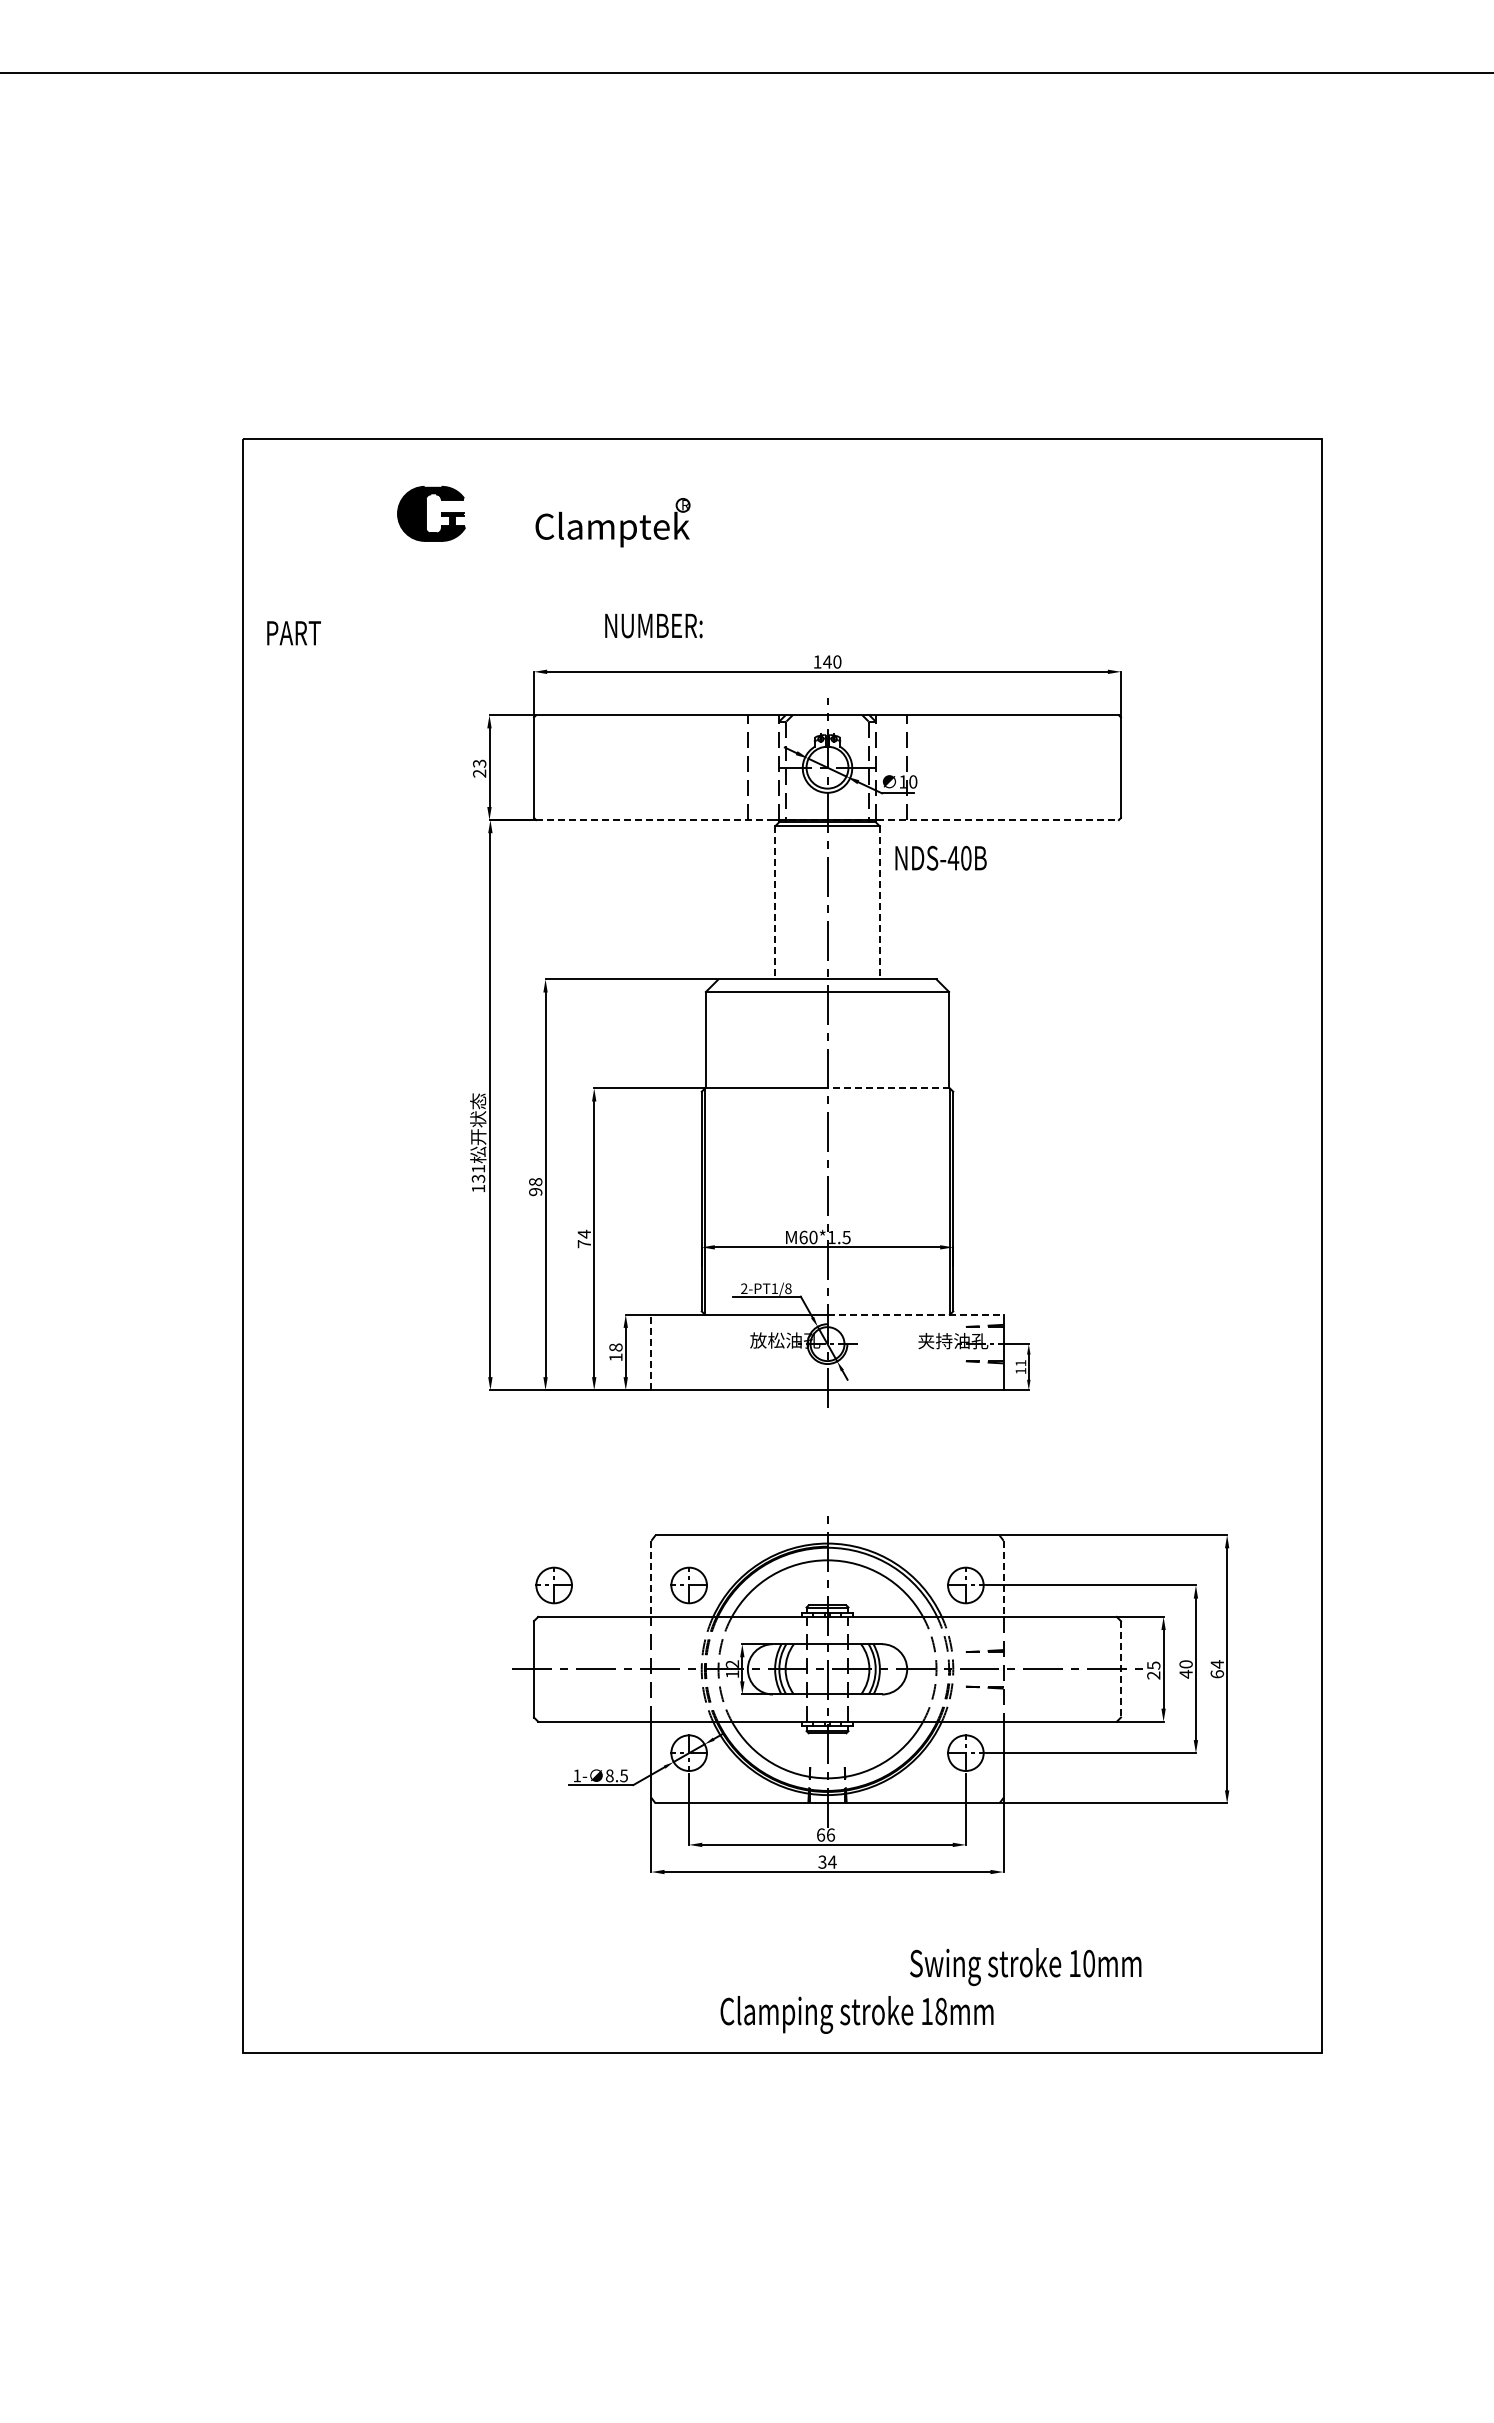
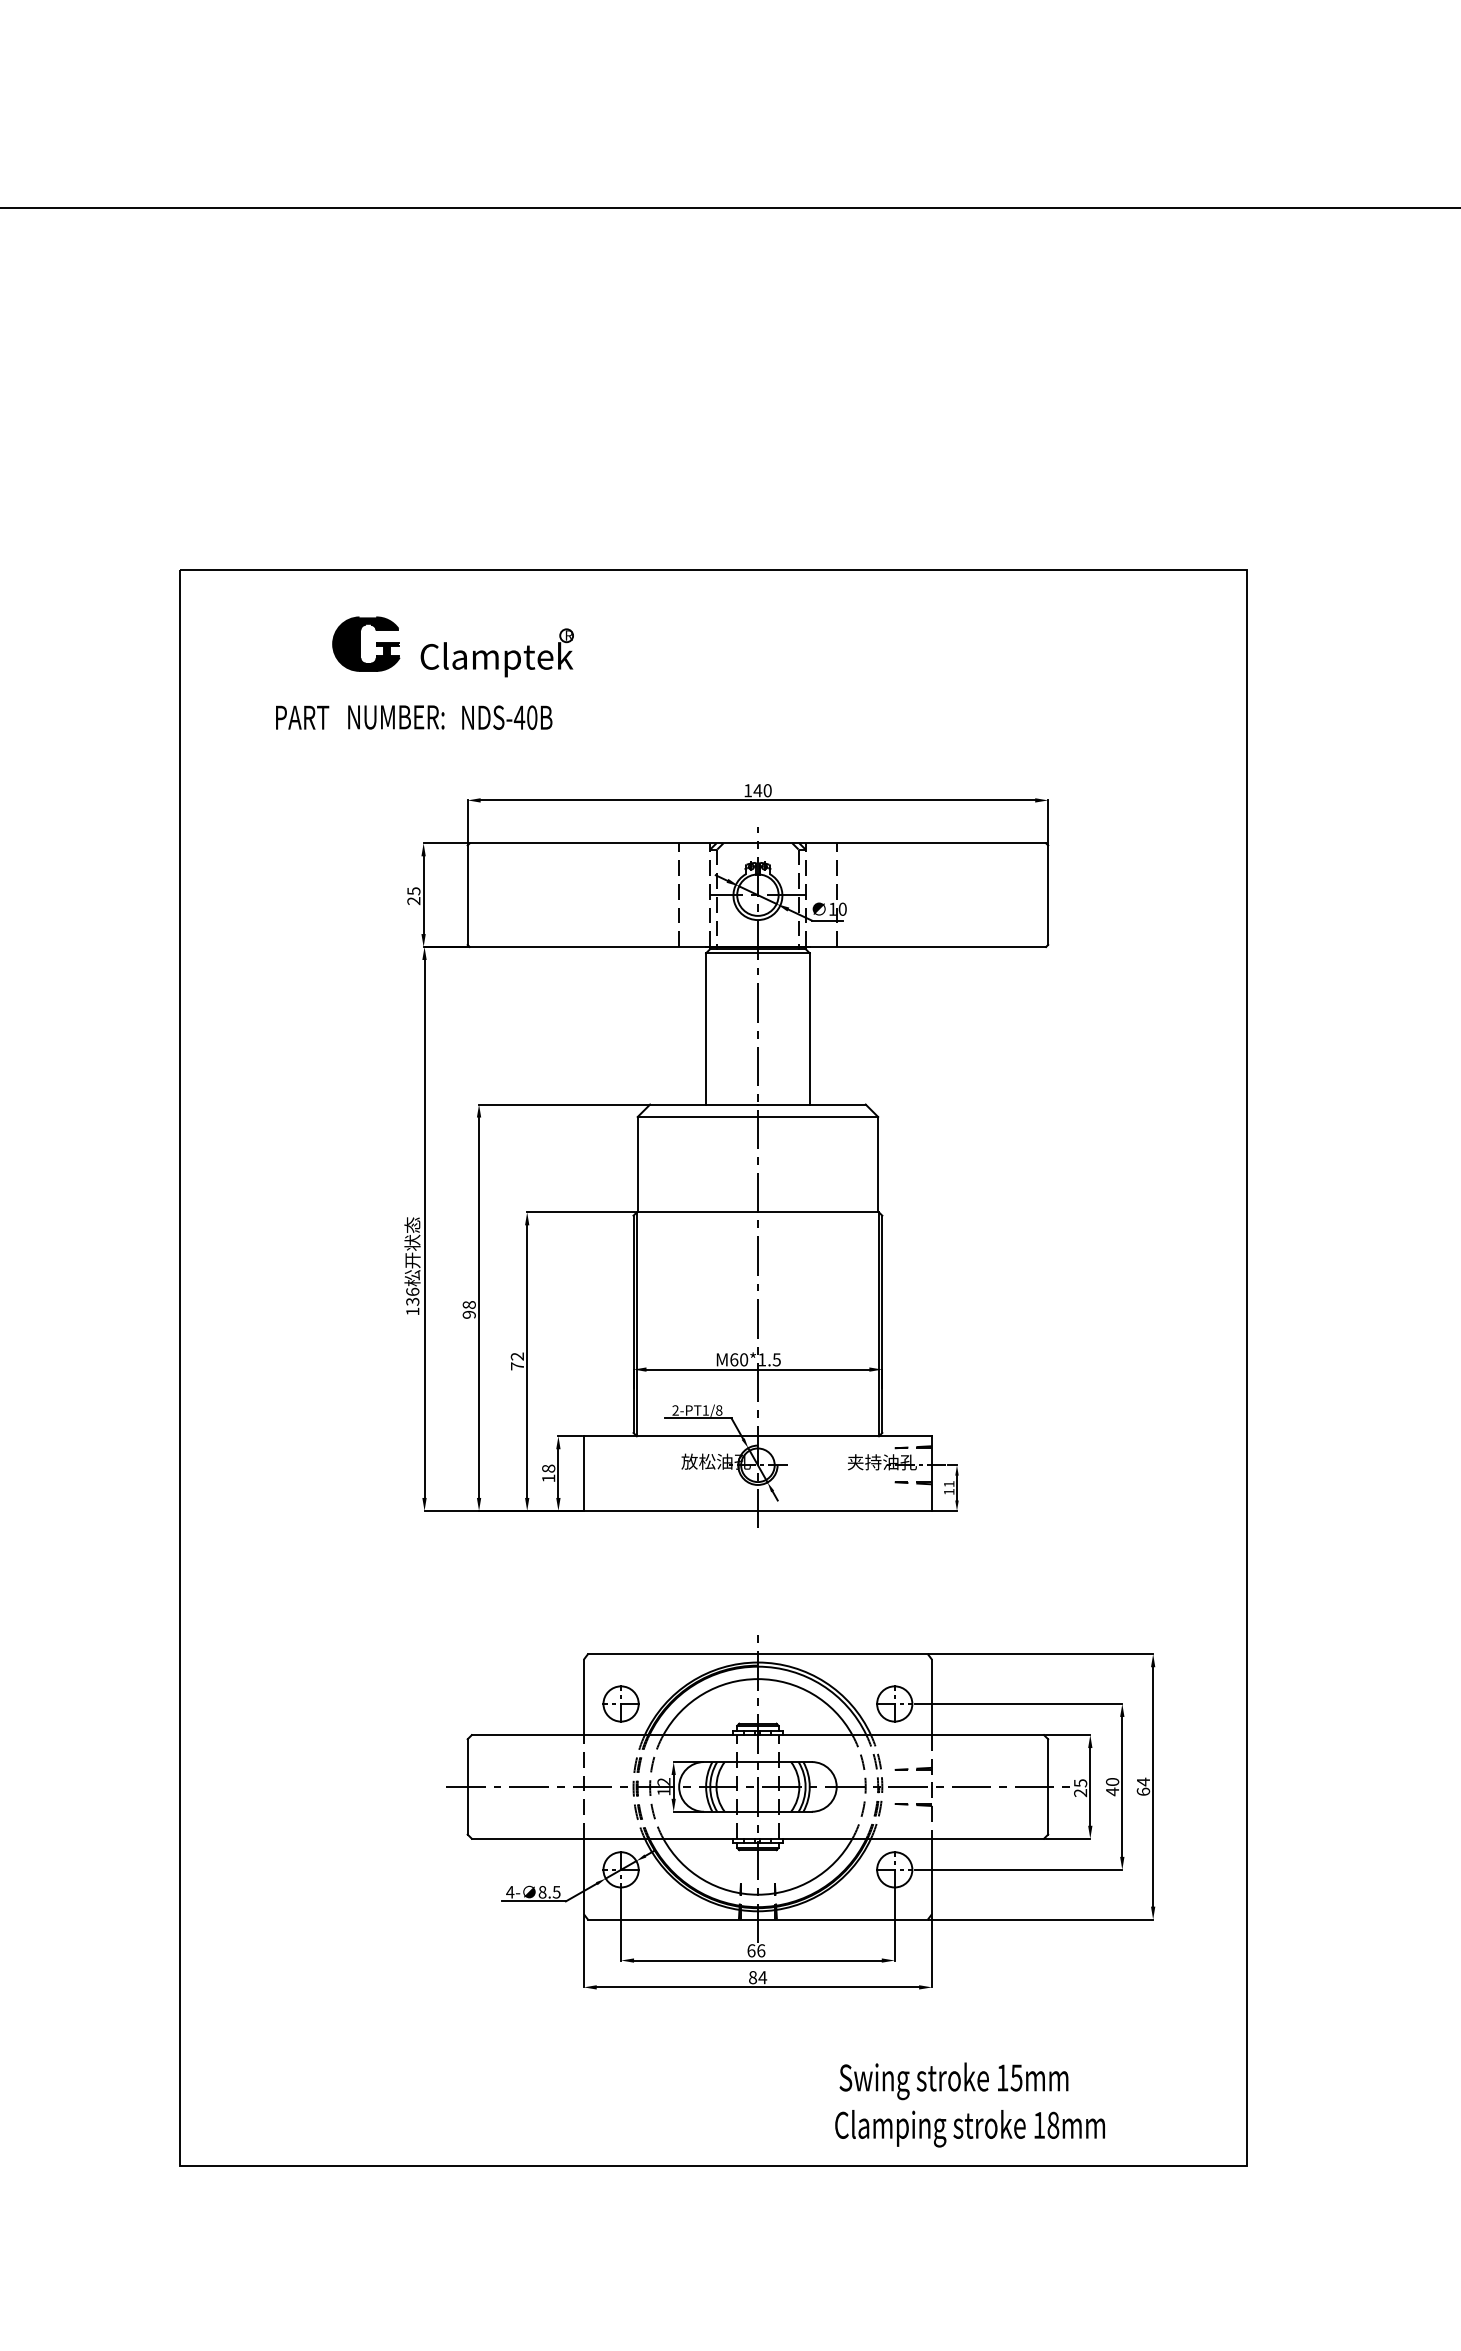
part: (612, 522) -> (496, 652), moved
text: (653, 625) -> (395, 716), moved
text: (293, 633) -> (301, 717), moved
text: (479, 763) -> (413, 891), 23 -> 25
line: (828, 820) -> (758, 947), dashed -> solid
text: (940, 857) -> (506, 716), moved
line: (775, 902) -> (706, 1028), dashed -> solid
line: (879, 902) -> (809, 1028), dashed -> solid
line: (888, 1088) -> (818, 1212), dashed -> solid
text: (478, 1168) -> (412, 1291), 131 -> 136
text: (583, 1233) -> (516, 1355), 74 -> 72
line: (916, 1314) -> (845, 1435), dashed -> solid
line: (651, 1352) -> (583, 1473), dashed -> solid
line: (651, 1579) -> (583, 1698), dashed -> solid
line: (1003, 1579) -> (931, 1698), dashed -> solid
part: (553, 1585) -> (486, 1704), removed
line: (1120, 1669) -> (1047, 1787), dashed -> solid
text: (576, 1775) -> (509, 1891), 1- -> 4-
text: (822, 1861) -> (752, 1976), 34 -> 84
text: (1088, 1963) -> (1016, 2077), 10mm -> 15mm
text: (856, 2014) -> (969, 2128), moved

